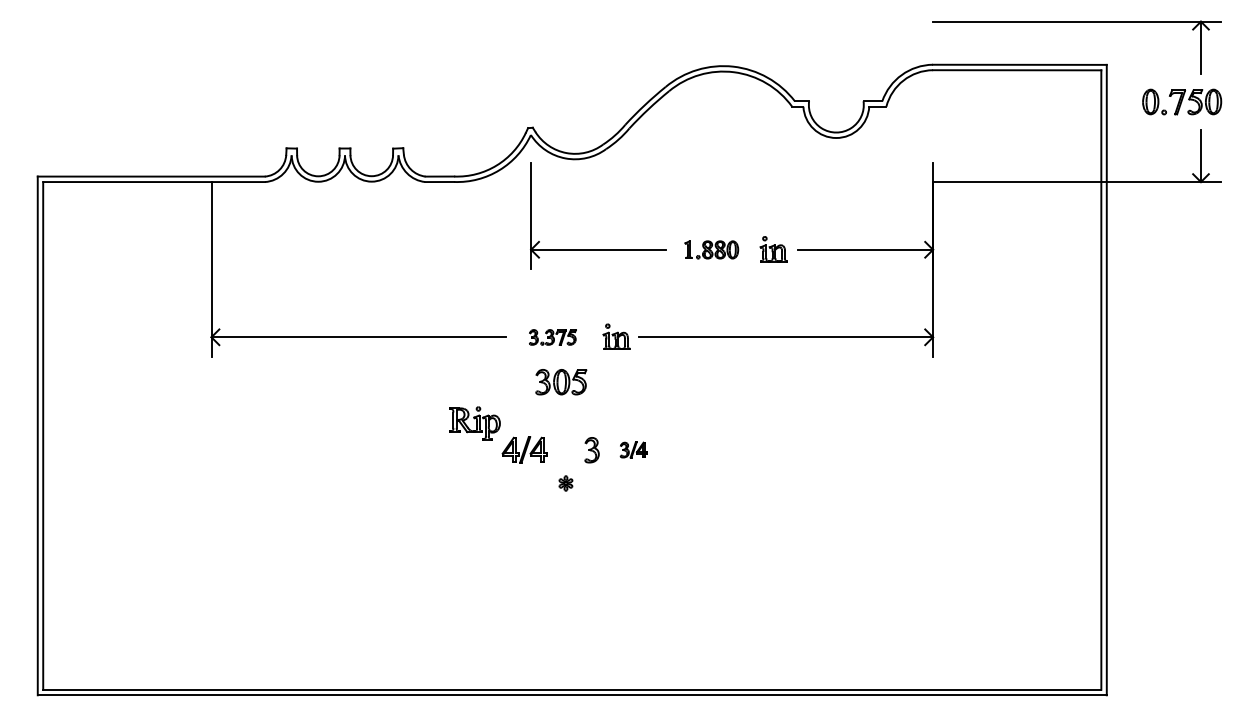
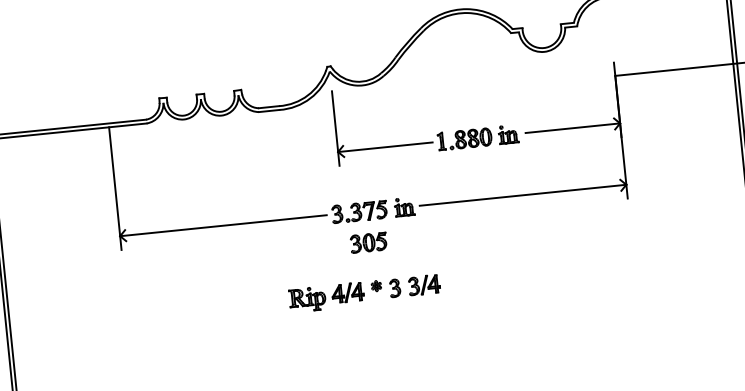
part: (711, 249) -> (464, 139), size x1.43
part: (552, 337) -> (359, 212), size x1.67
part: (474, 423) -> (307, 299), moved
part: (633, 449) -> (424, 284), size x1.67
part: (565, 483) -> (376, 286), moved

